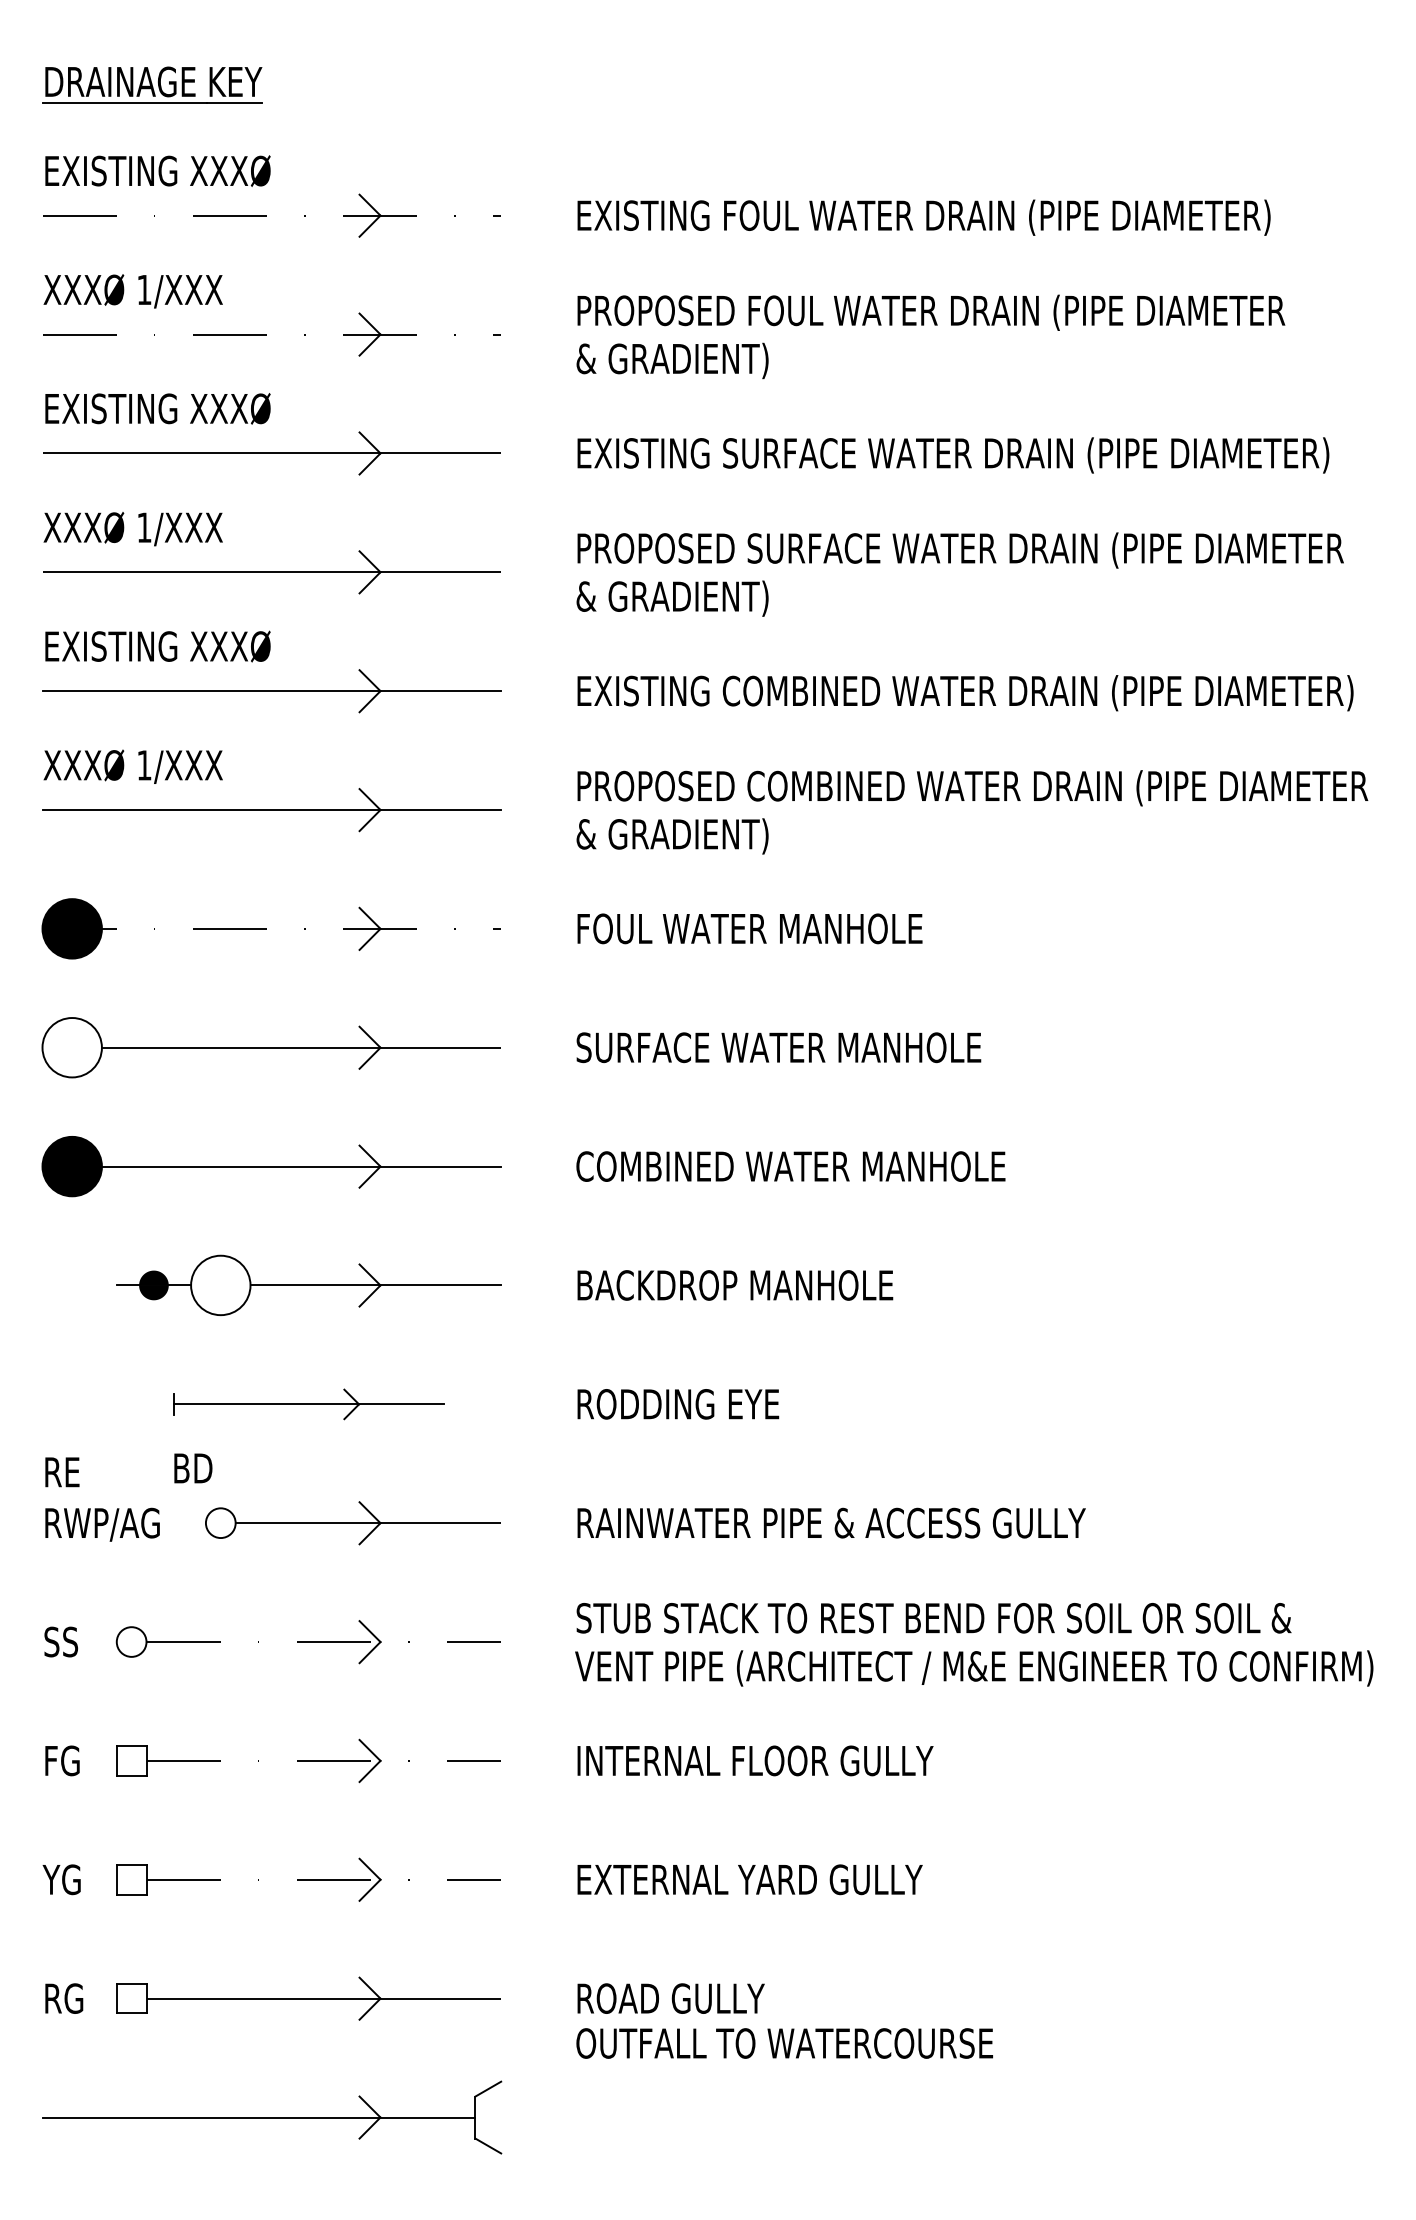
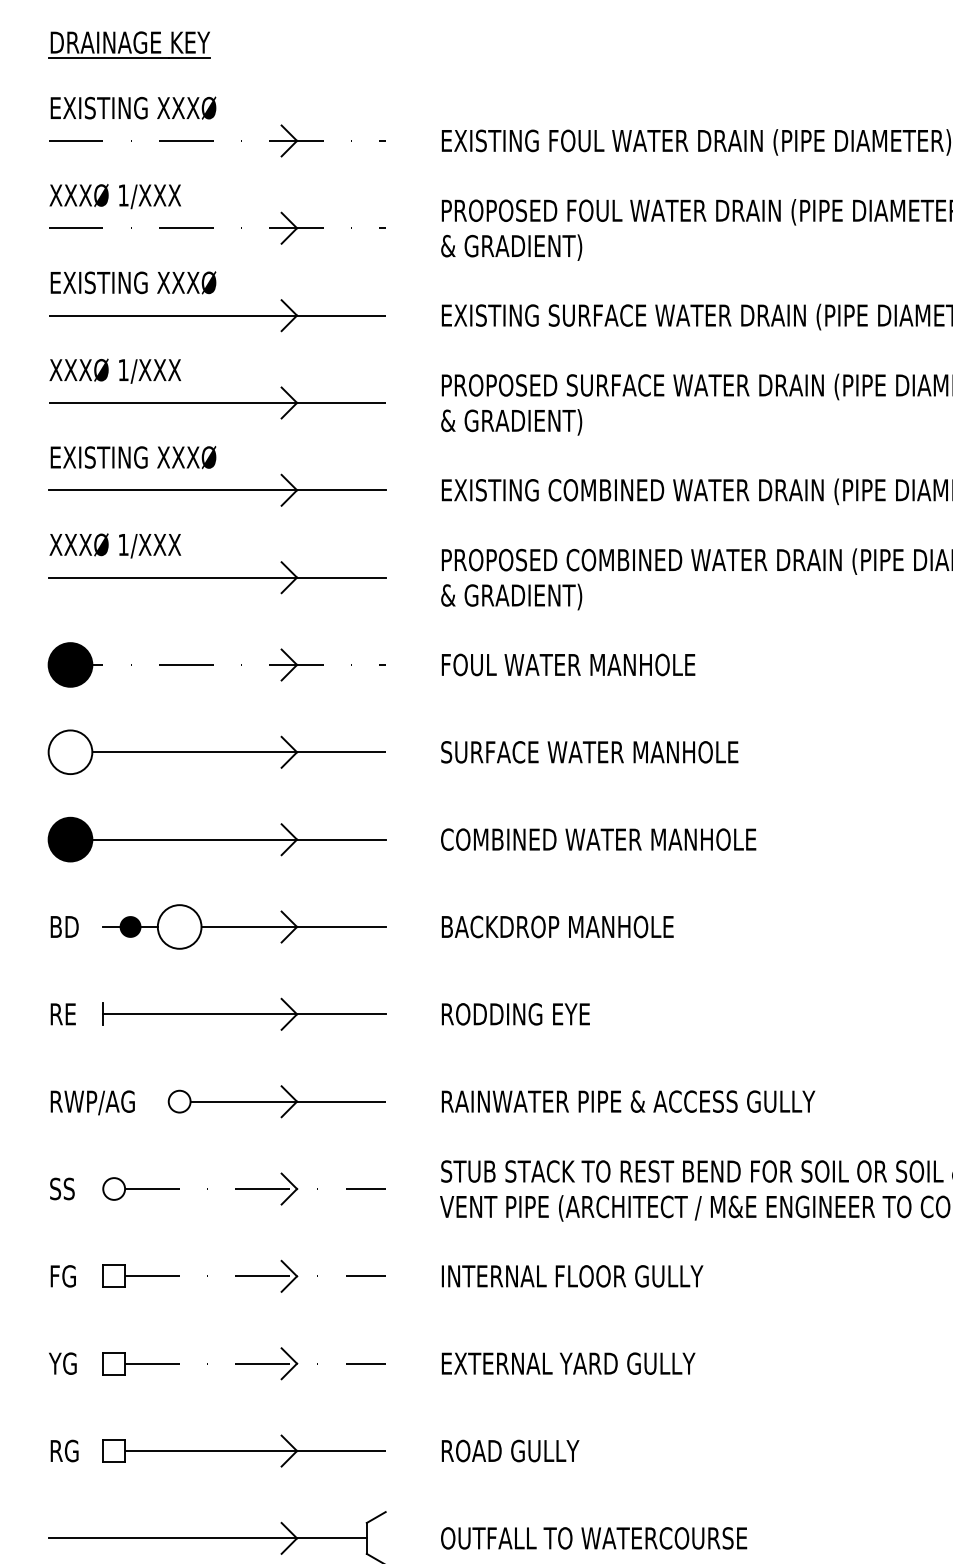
part: (308, 1404) -> (244, 1014), size x1.43
text: (193, 1468) -> (64, 927), moved
text: (62, 1472) -> (63, 1014), moved
text: (784, 2043) -> (593, 1538), moved

